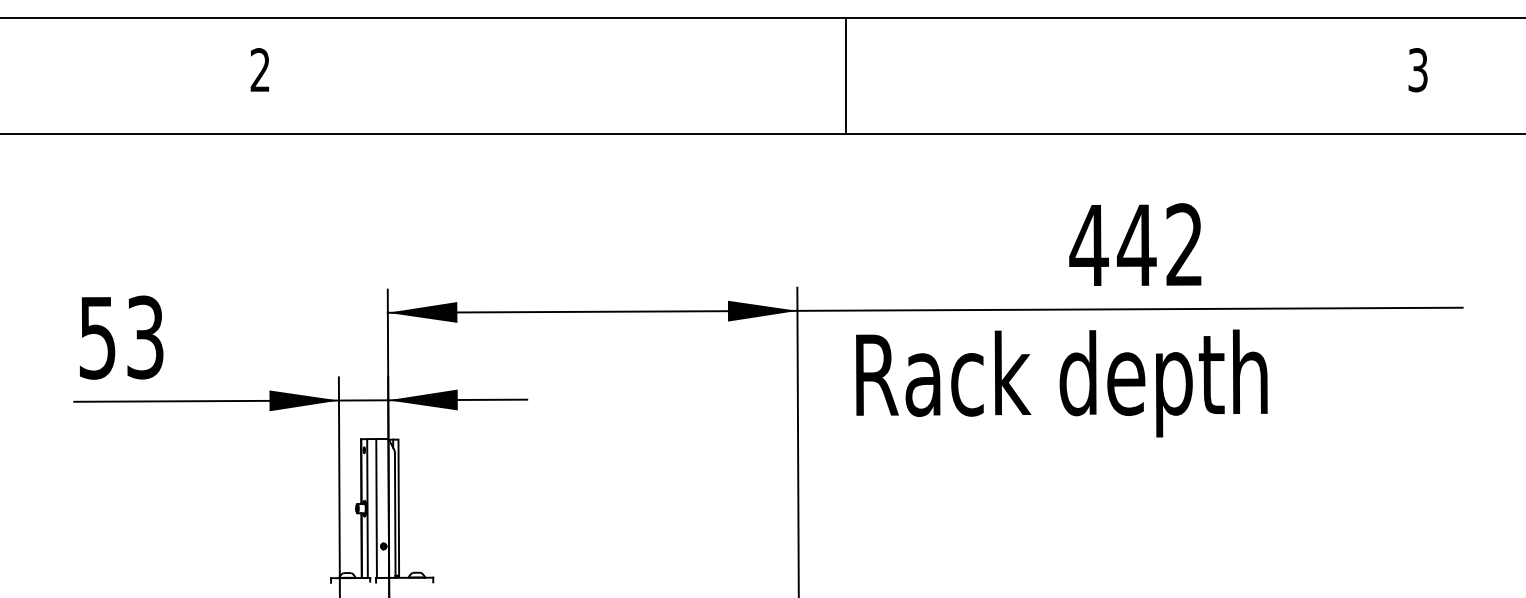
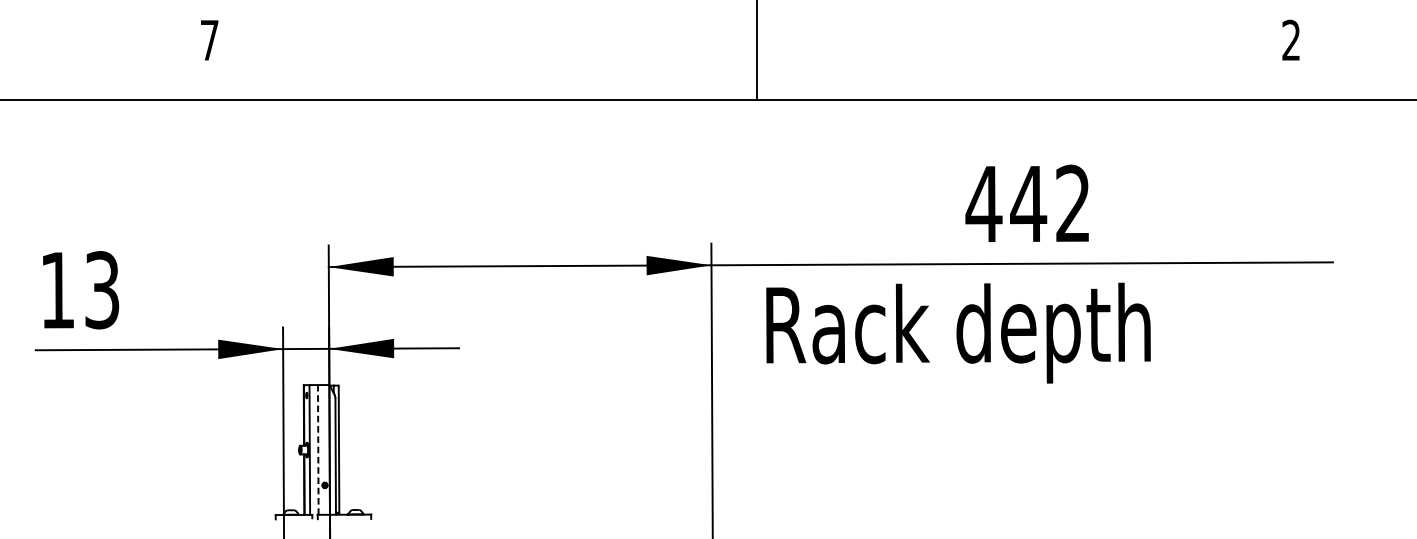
text: (259, 69) -> (208, 39), 2 -> 7
text: (1417, 70) -> (1290, 40), 3 -> 2
text: (97, 338) -> (57, 291), 53 -> 13
line: (376, 508) -> (318, 449), solid -> dashed

